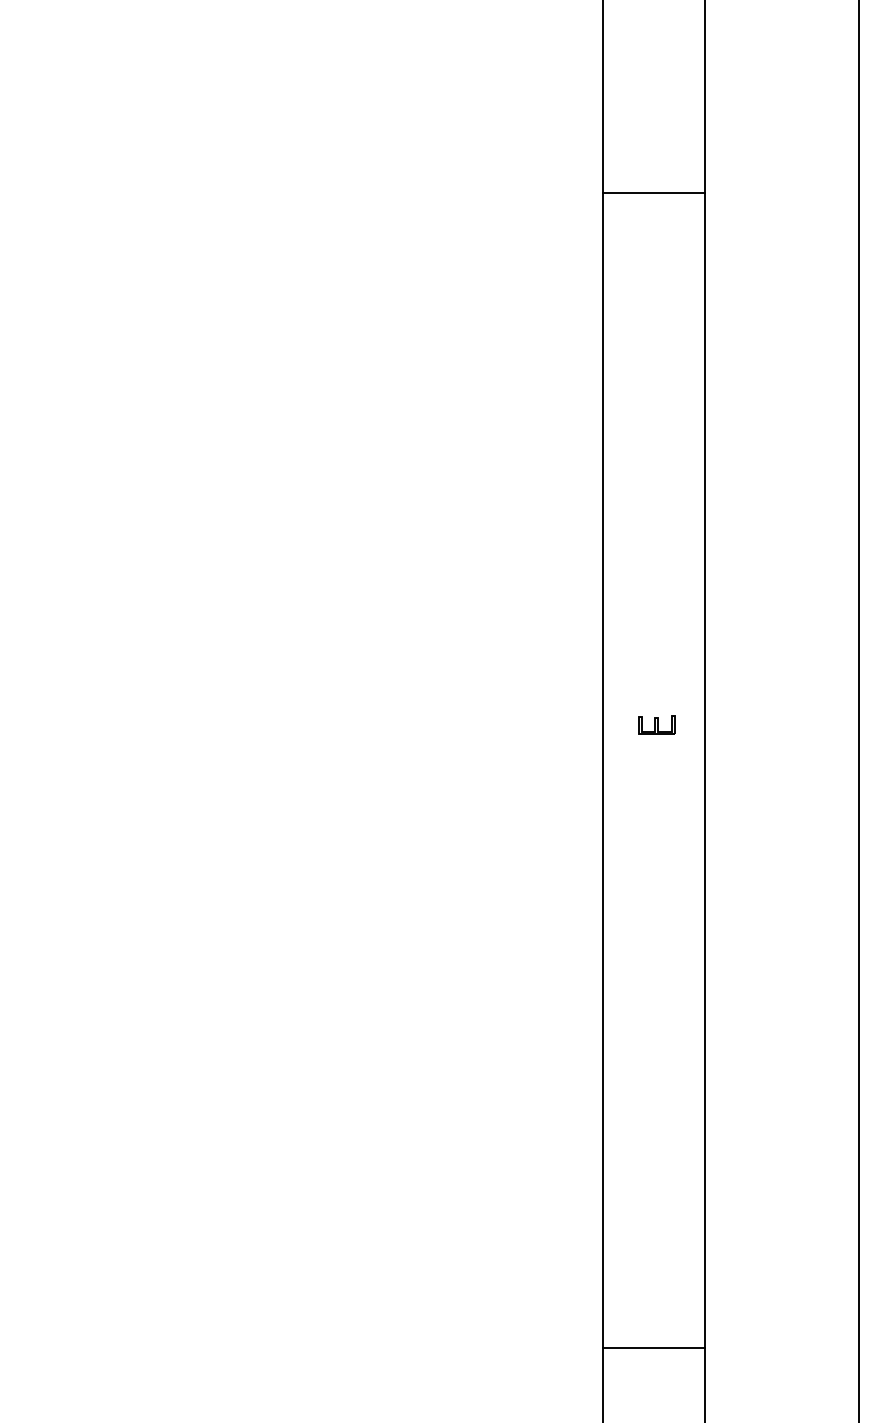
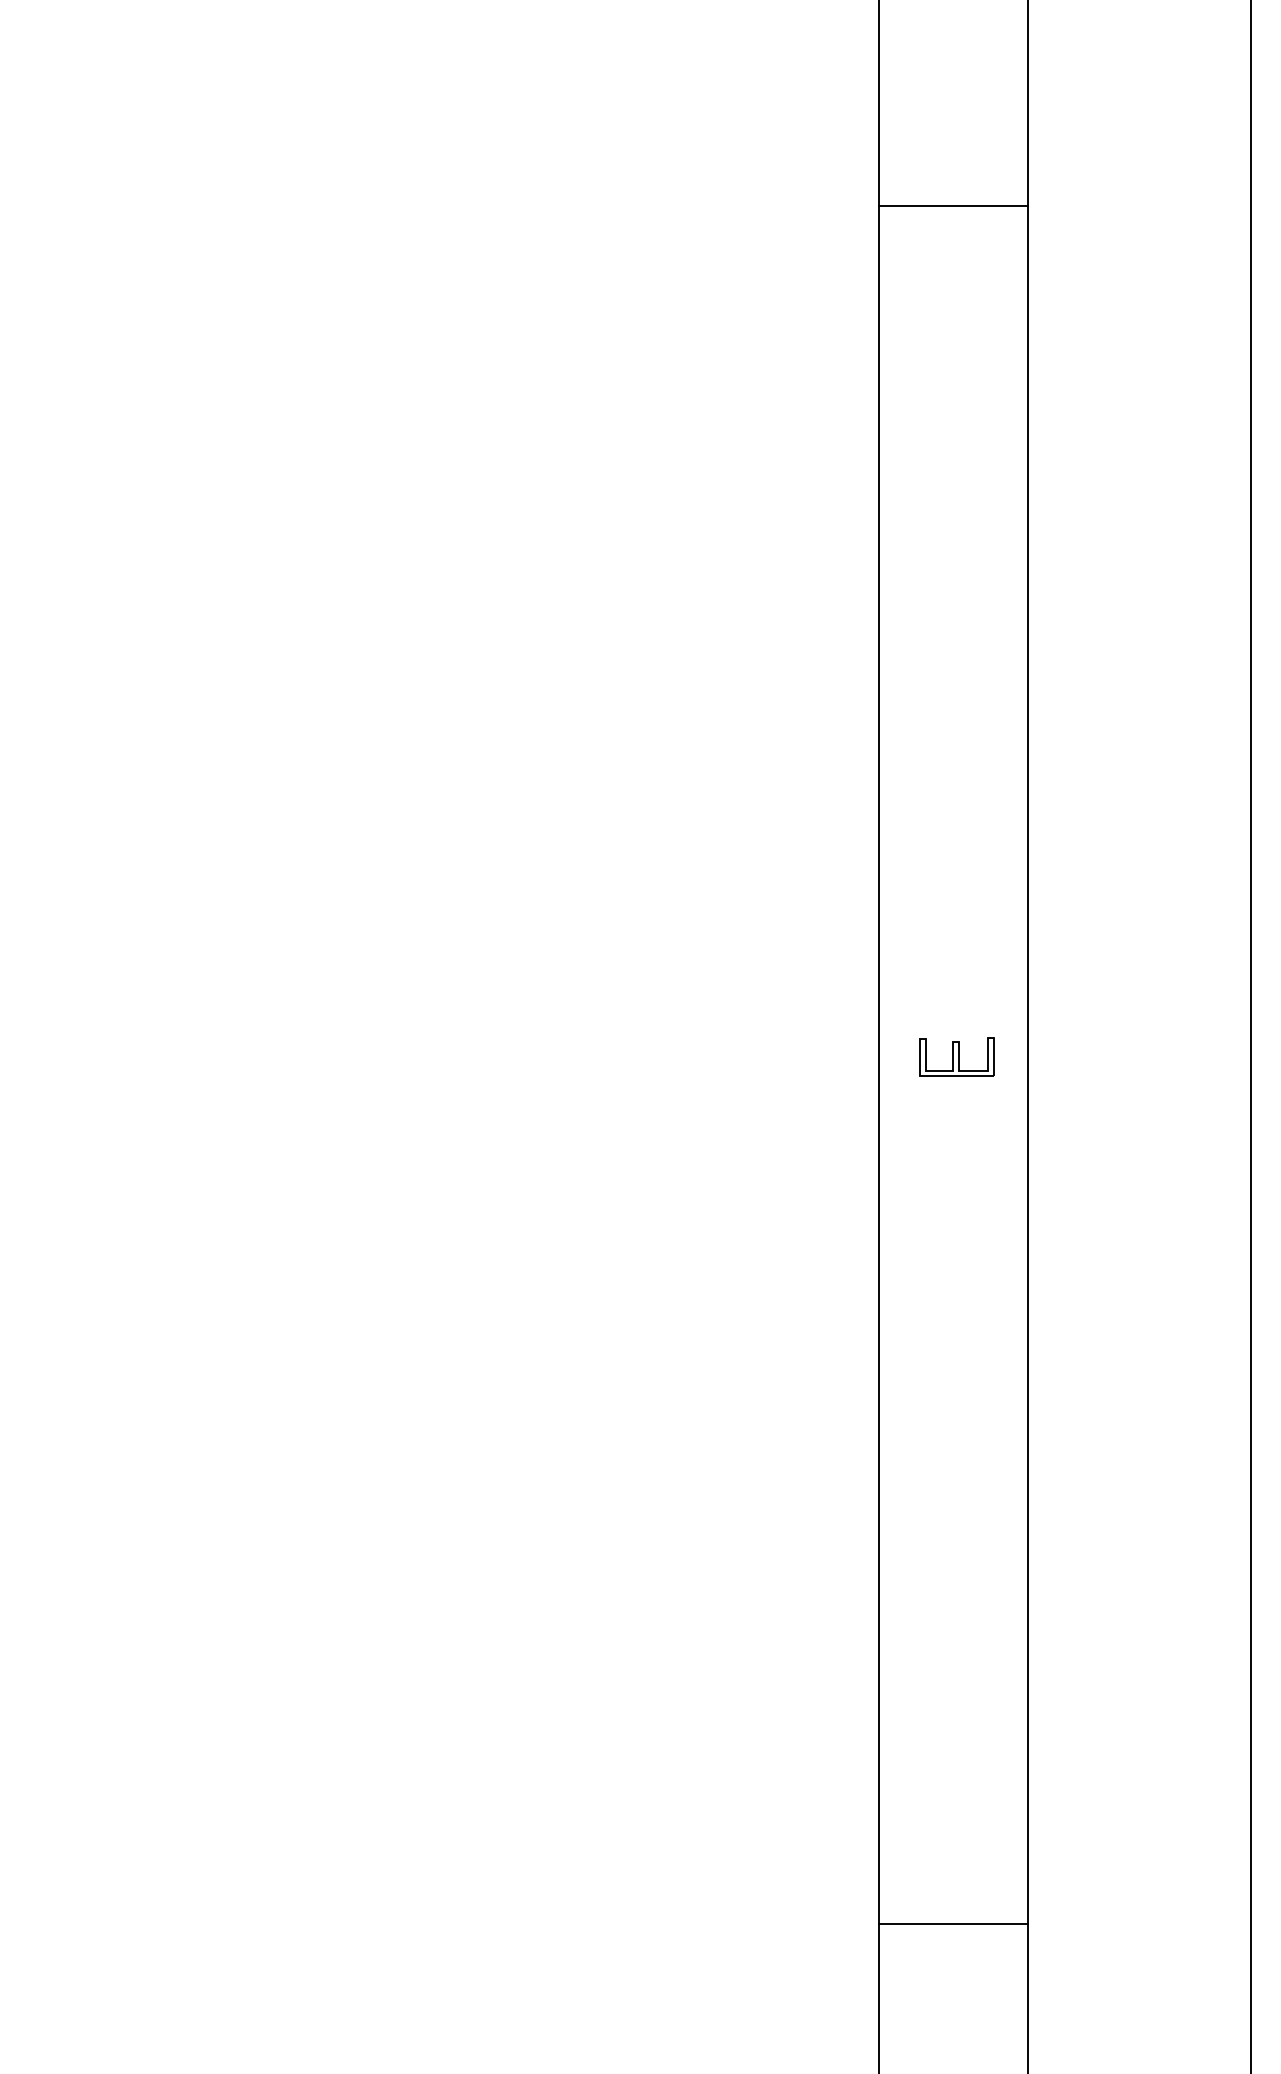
line: (654, 192) -> (953, 204), moved
part: (656, 725) -> (956, 1057), size x1.43
line: (654, 1348) -> (953, 1924), moved

